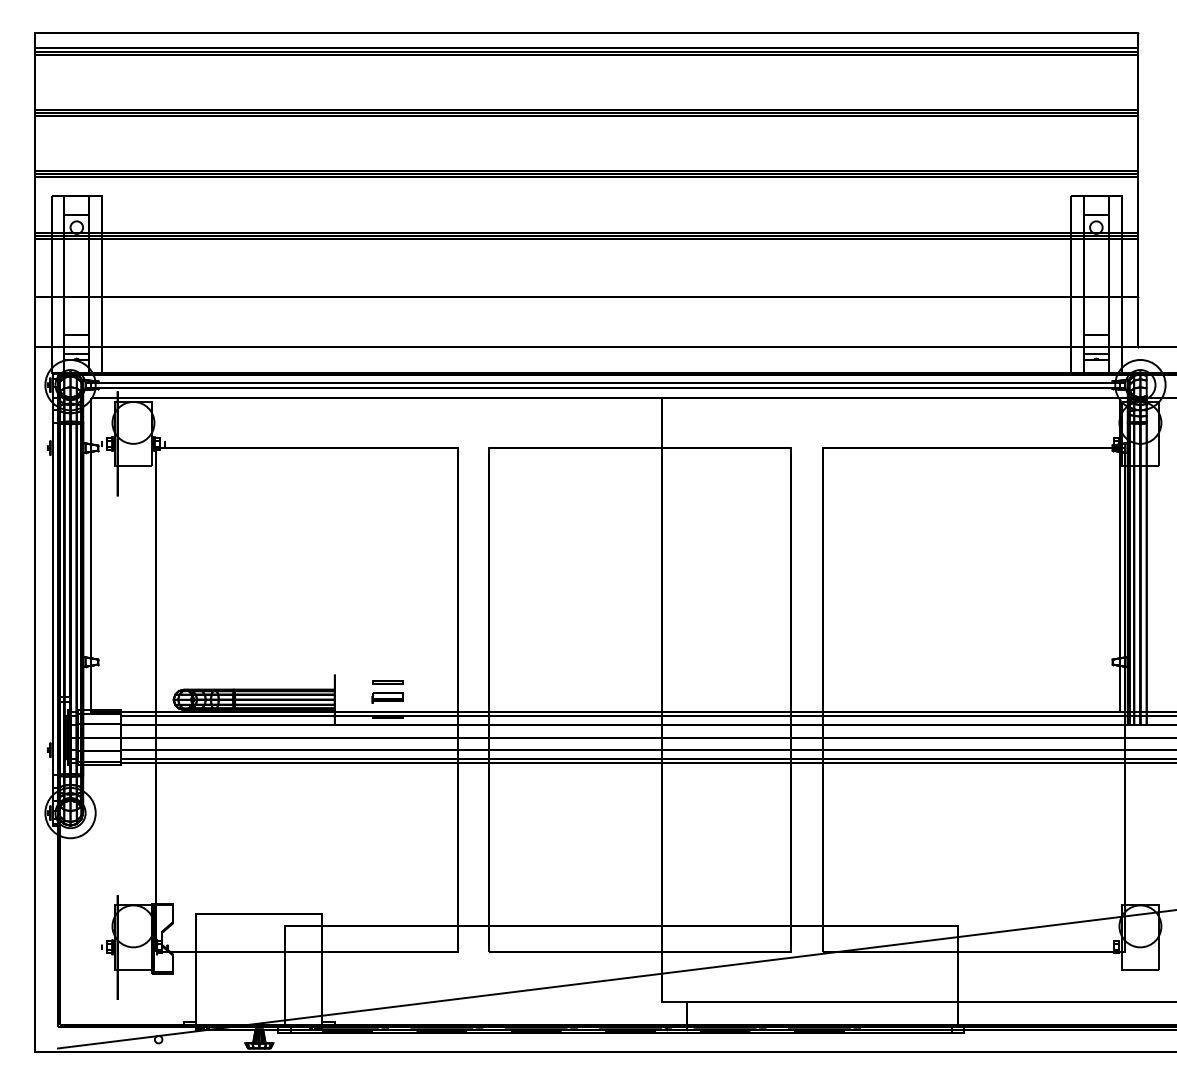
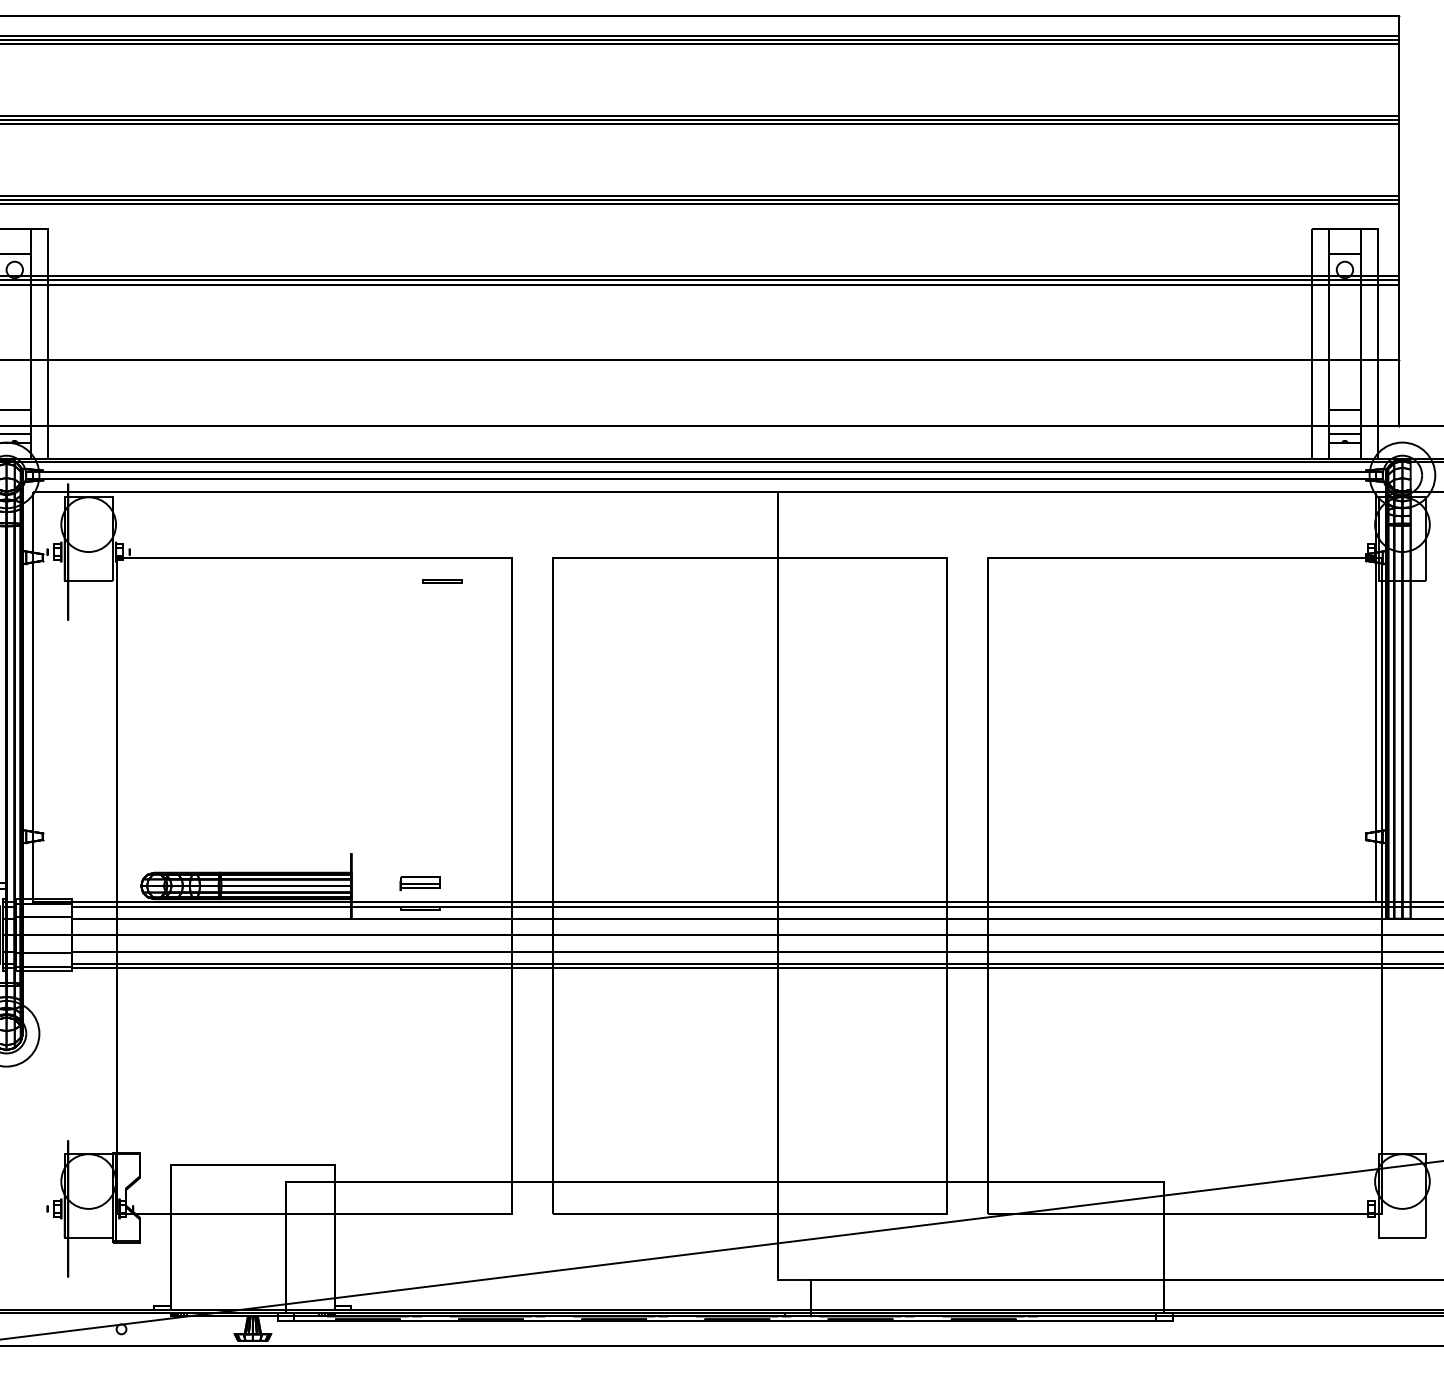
line: (387, 681) -> (442, 580), moved

